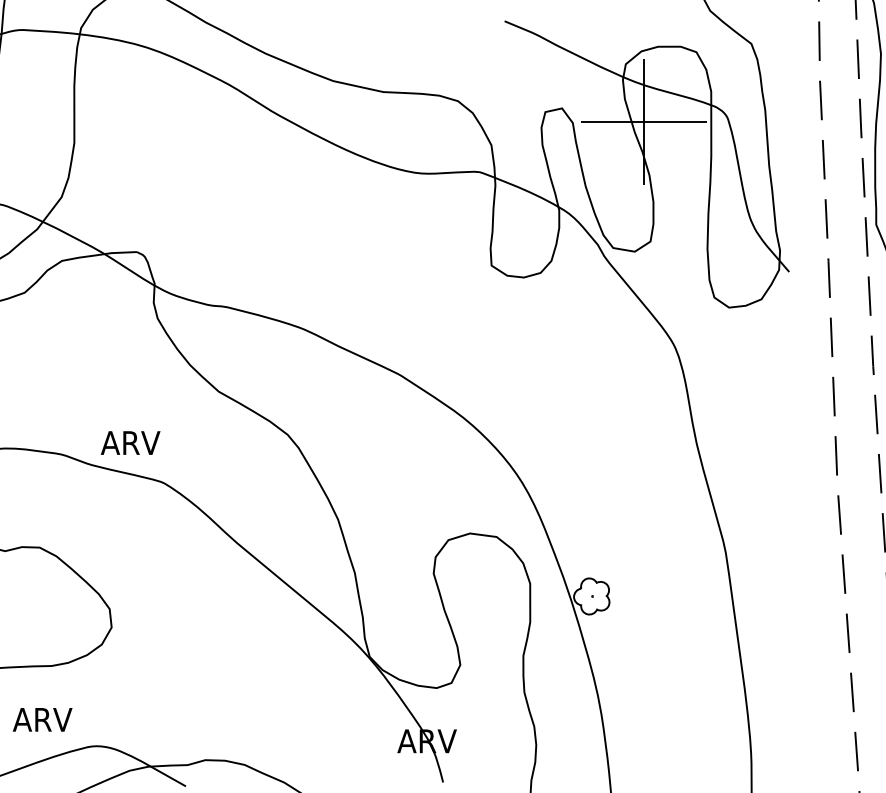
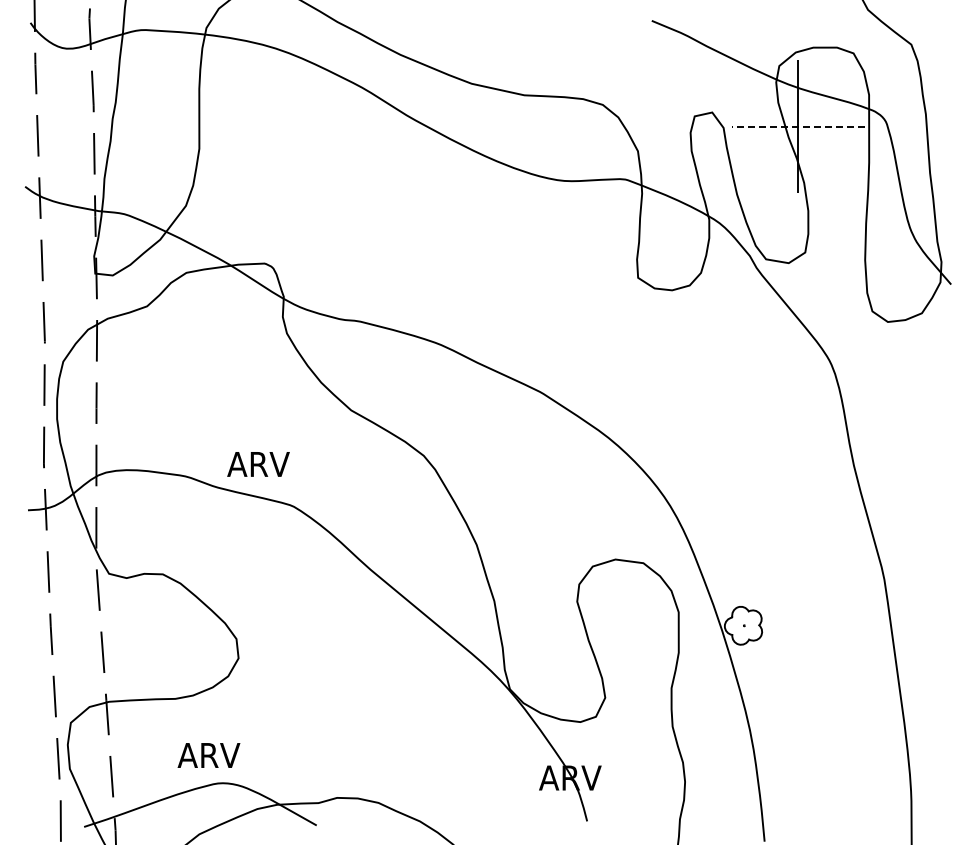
line: (644, 121) -> (798, 126), solid -> dashed
text: (42, 719) -> (208, 755), moved

